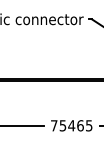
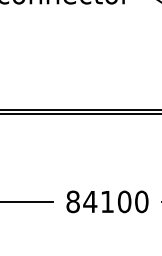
text: (71, 125) -> (106, 201), 75465 -> 84100

